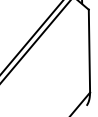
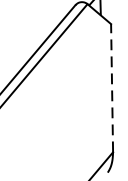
line: (89, 50) -> (112, 87), solid -> dashed

